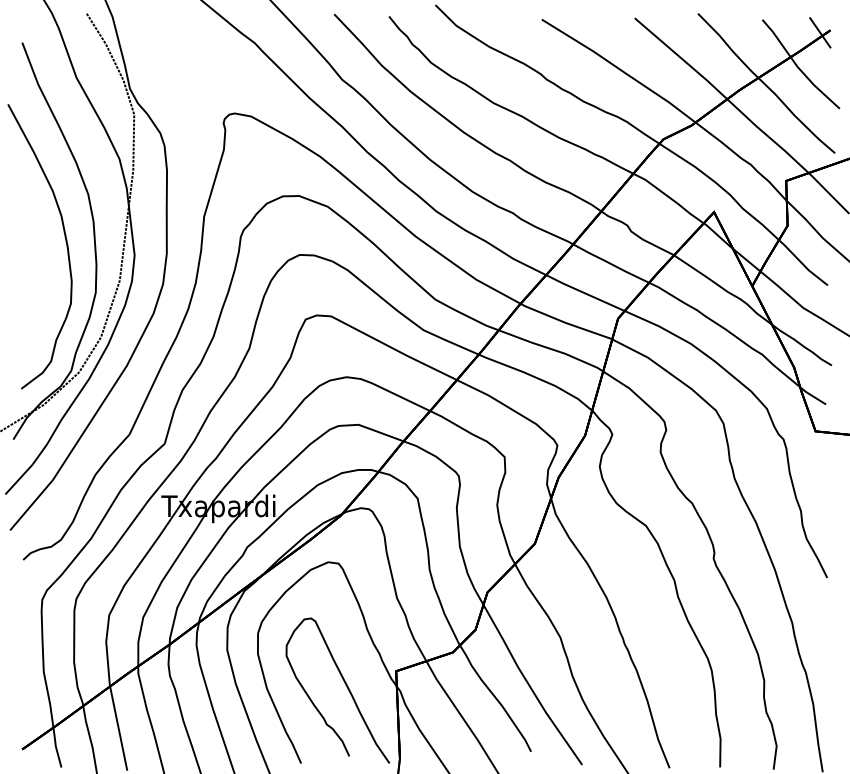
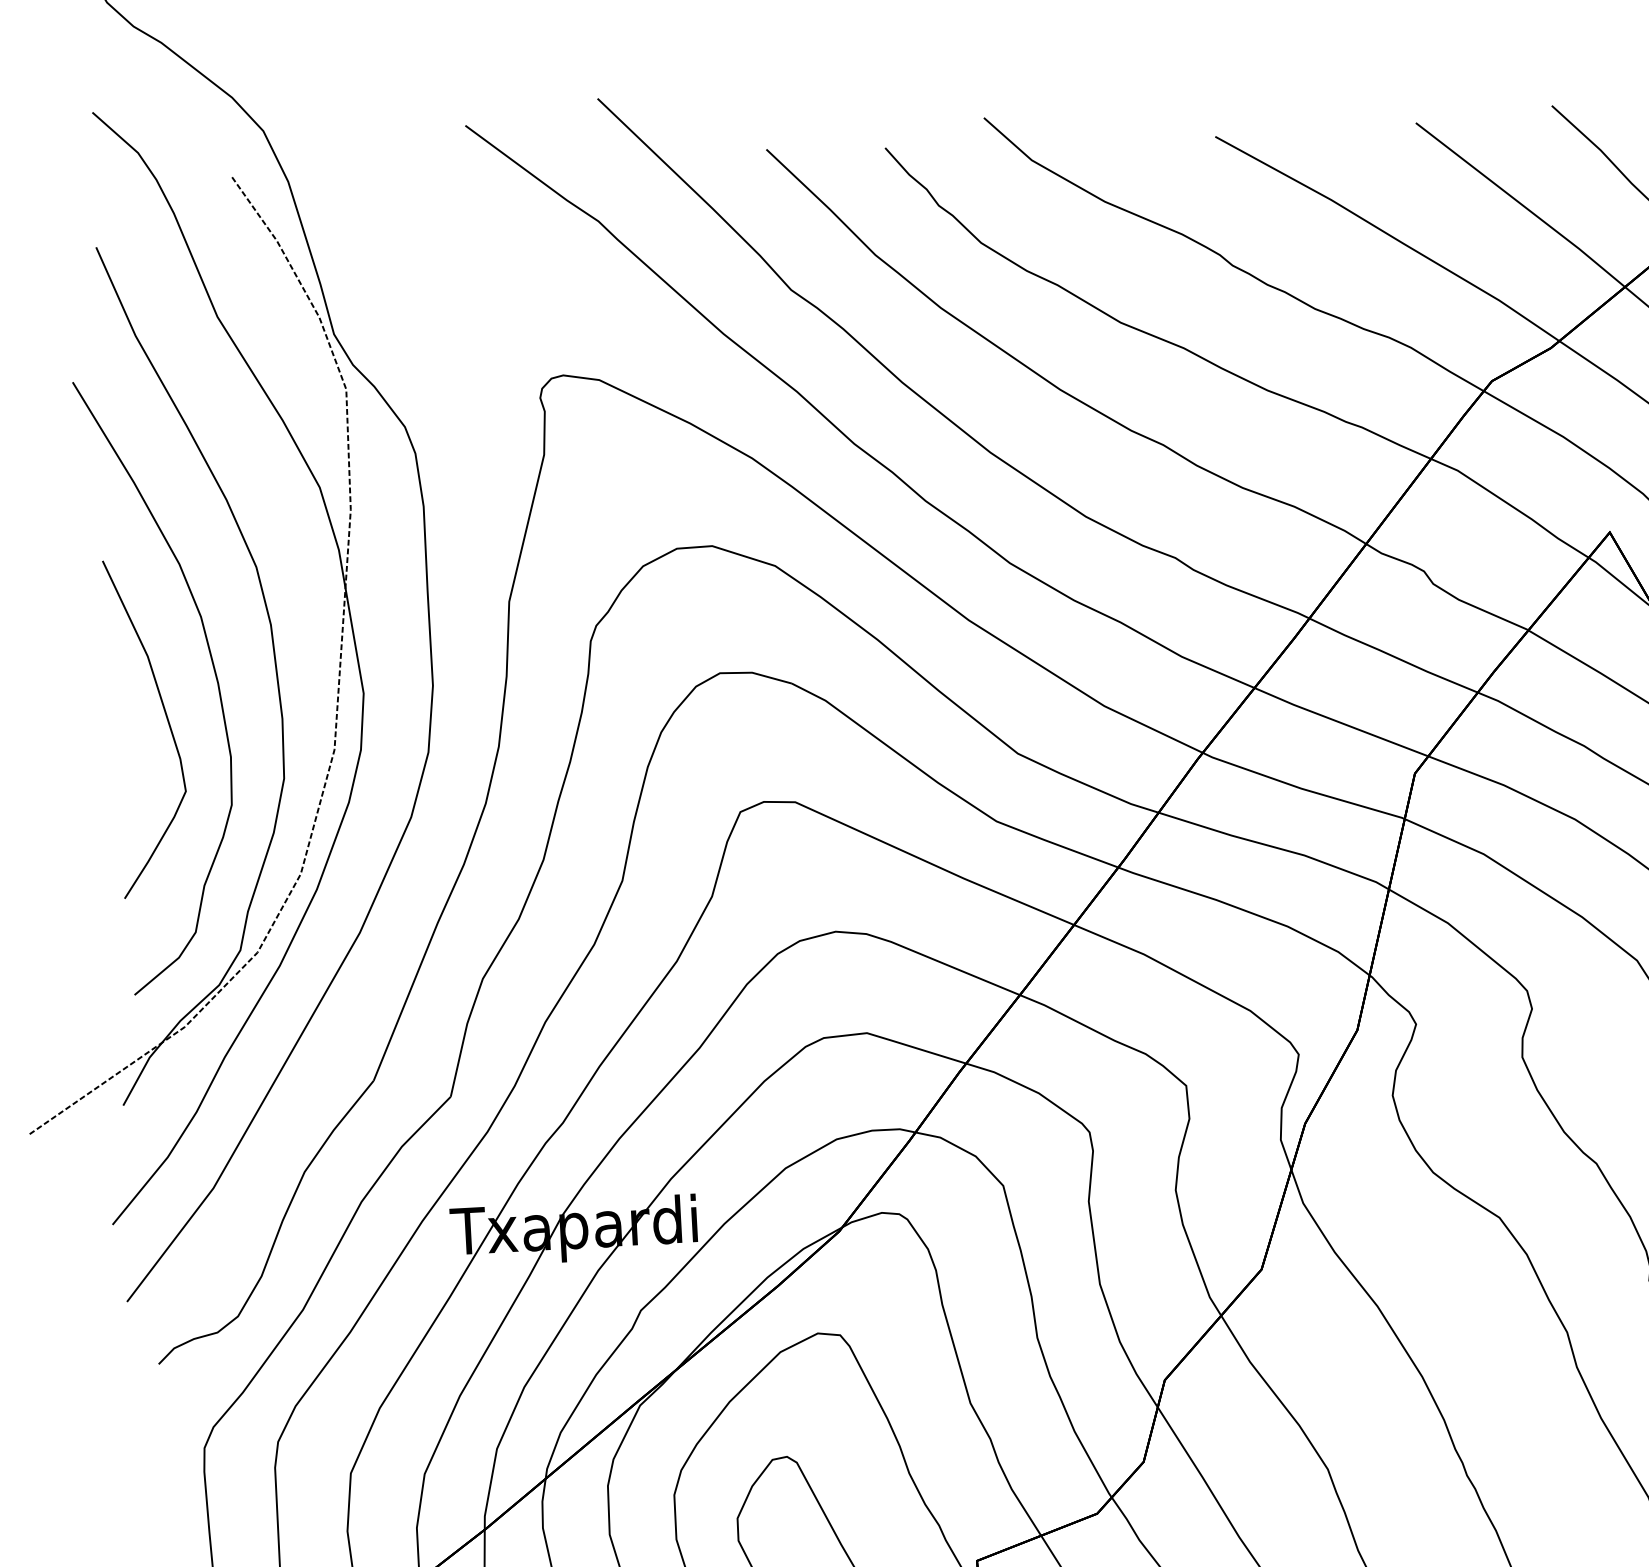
curve: (42, 263) -> (165, 721), added

